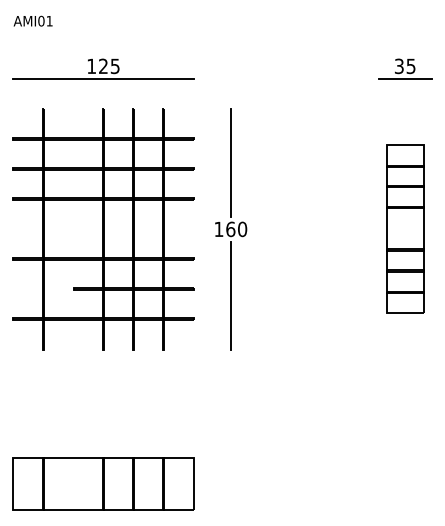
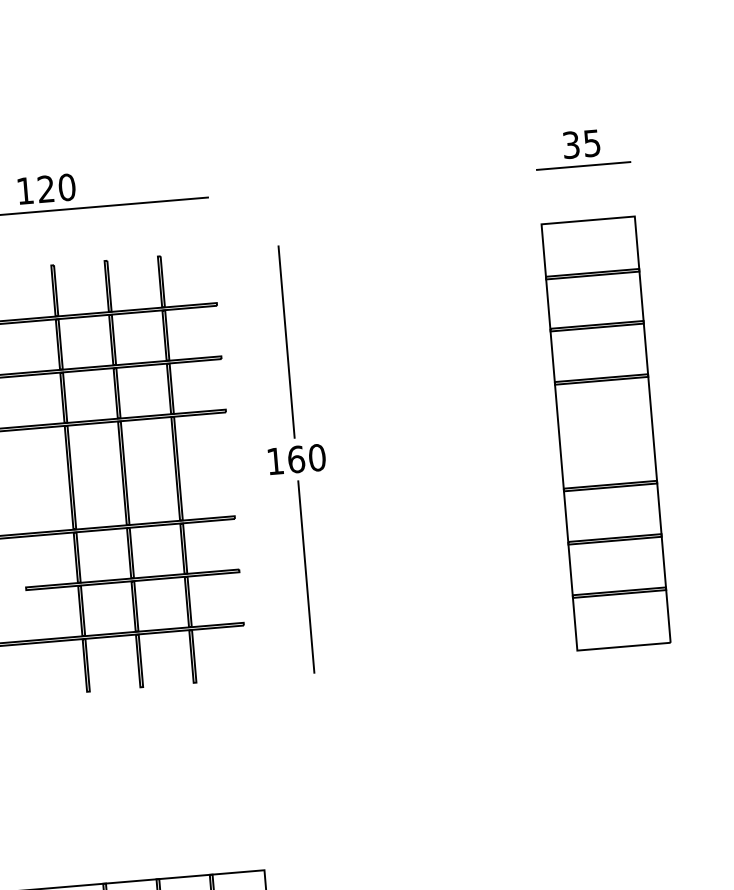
text: (114, 66) -> (65, 187), 125 -> 120
part: (405, 228) -> (606, 431), size x1.43

